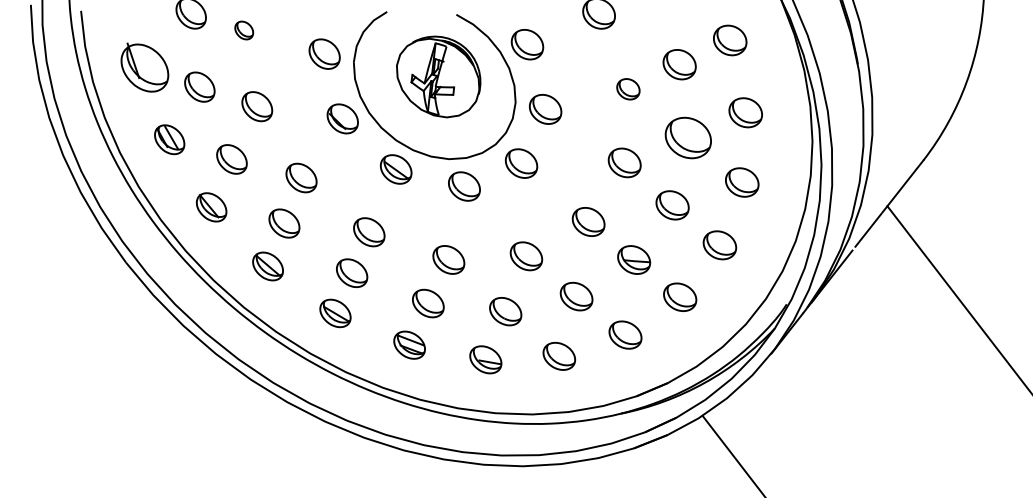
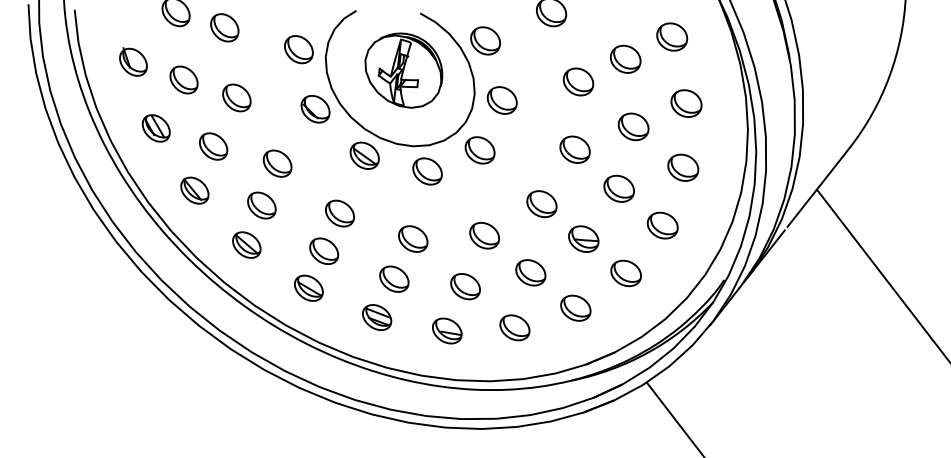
part: (243, 30) -> (224, 27), size x1.67
part: (144, 67) -> (133, 61), size x0.62
part: (628, 88) -> (578, 81), size x1.43
part: (688, 137) -> (633, 126), size x0.71

